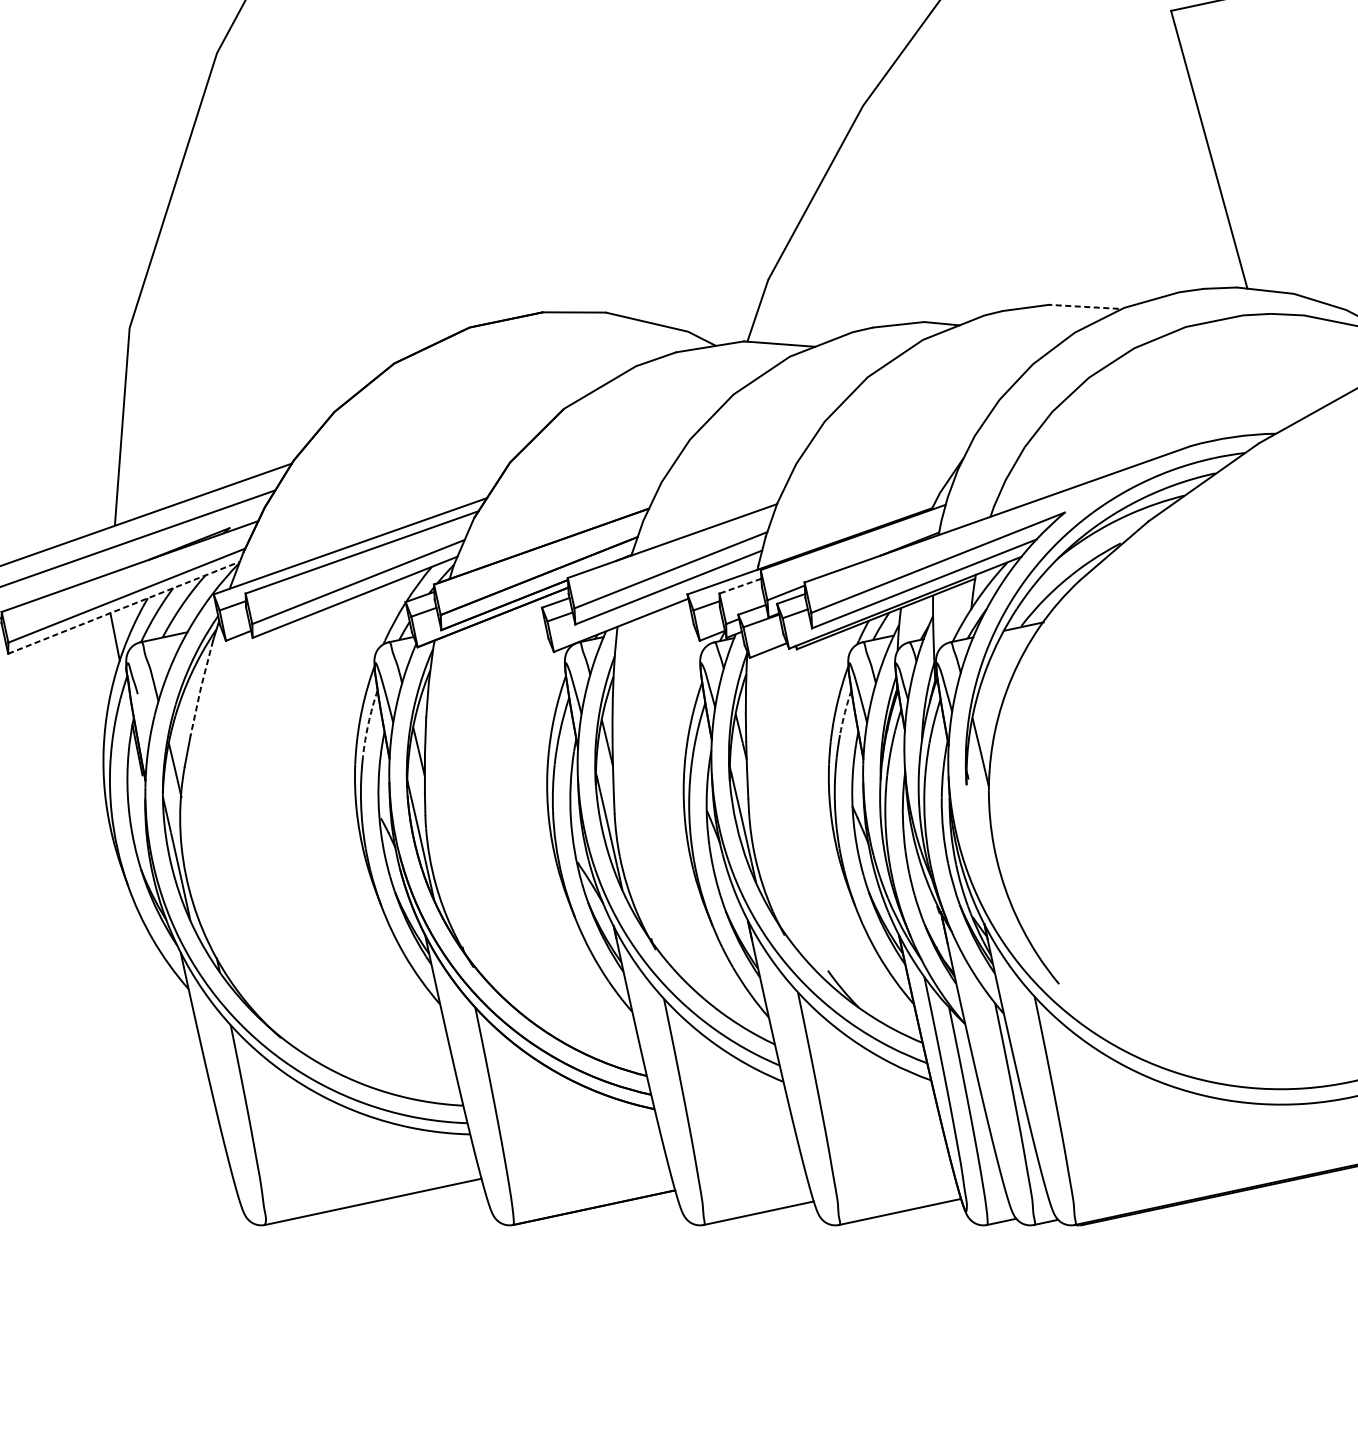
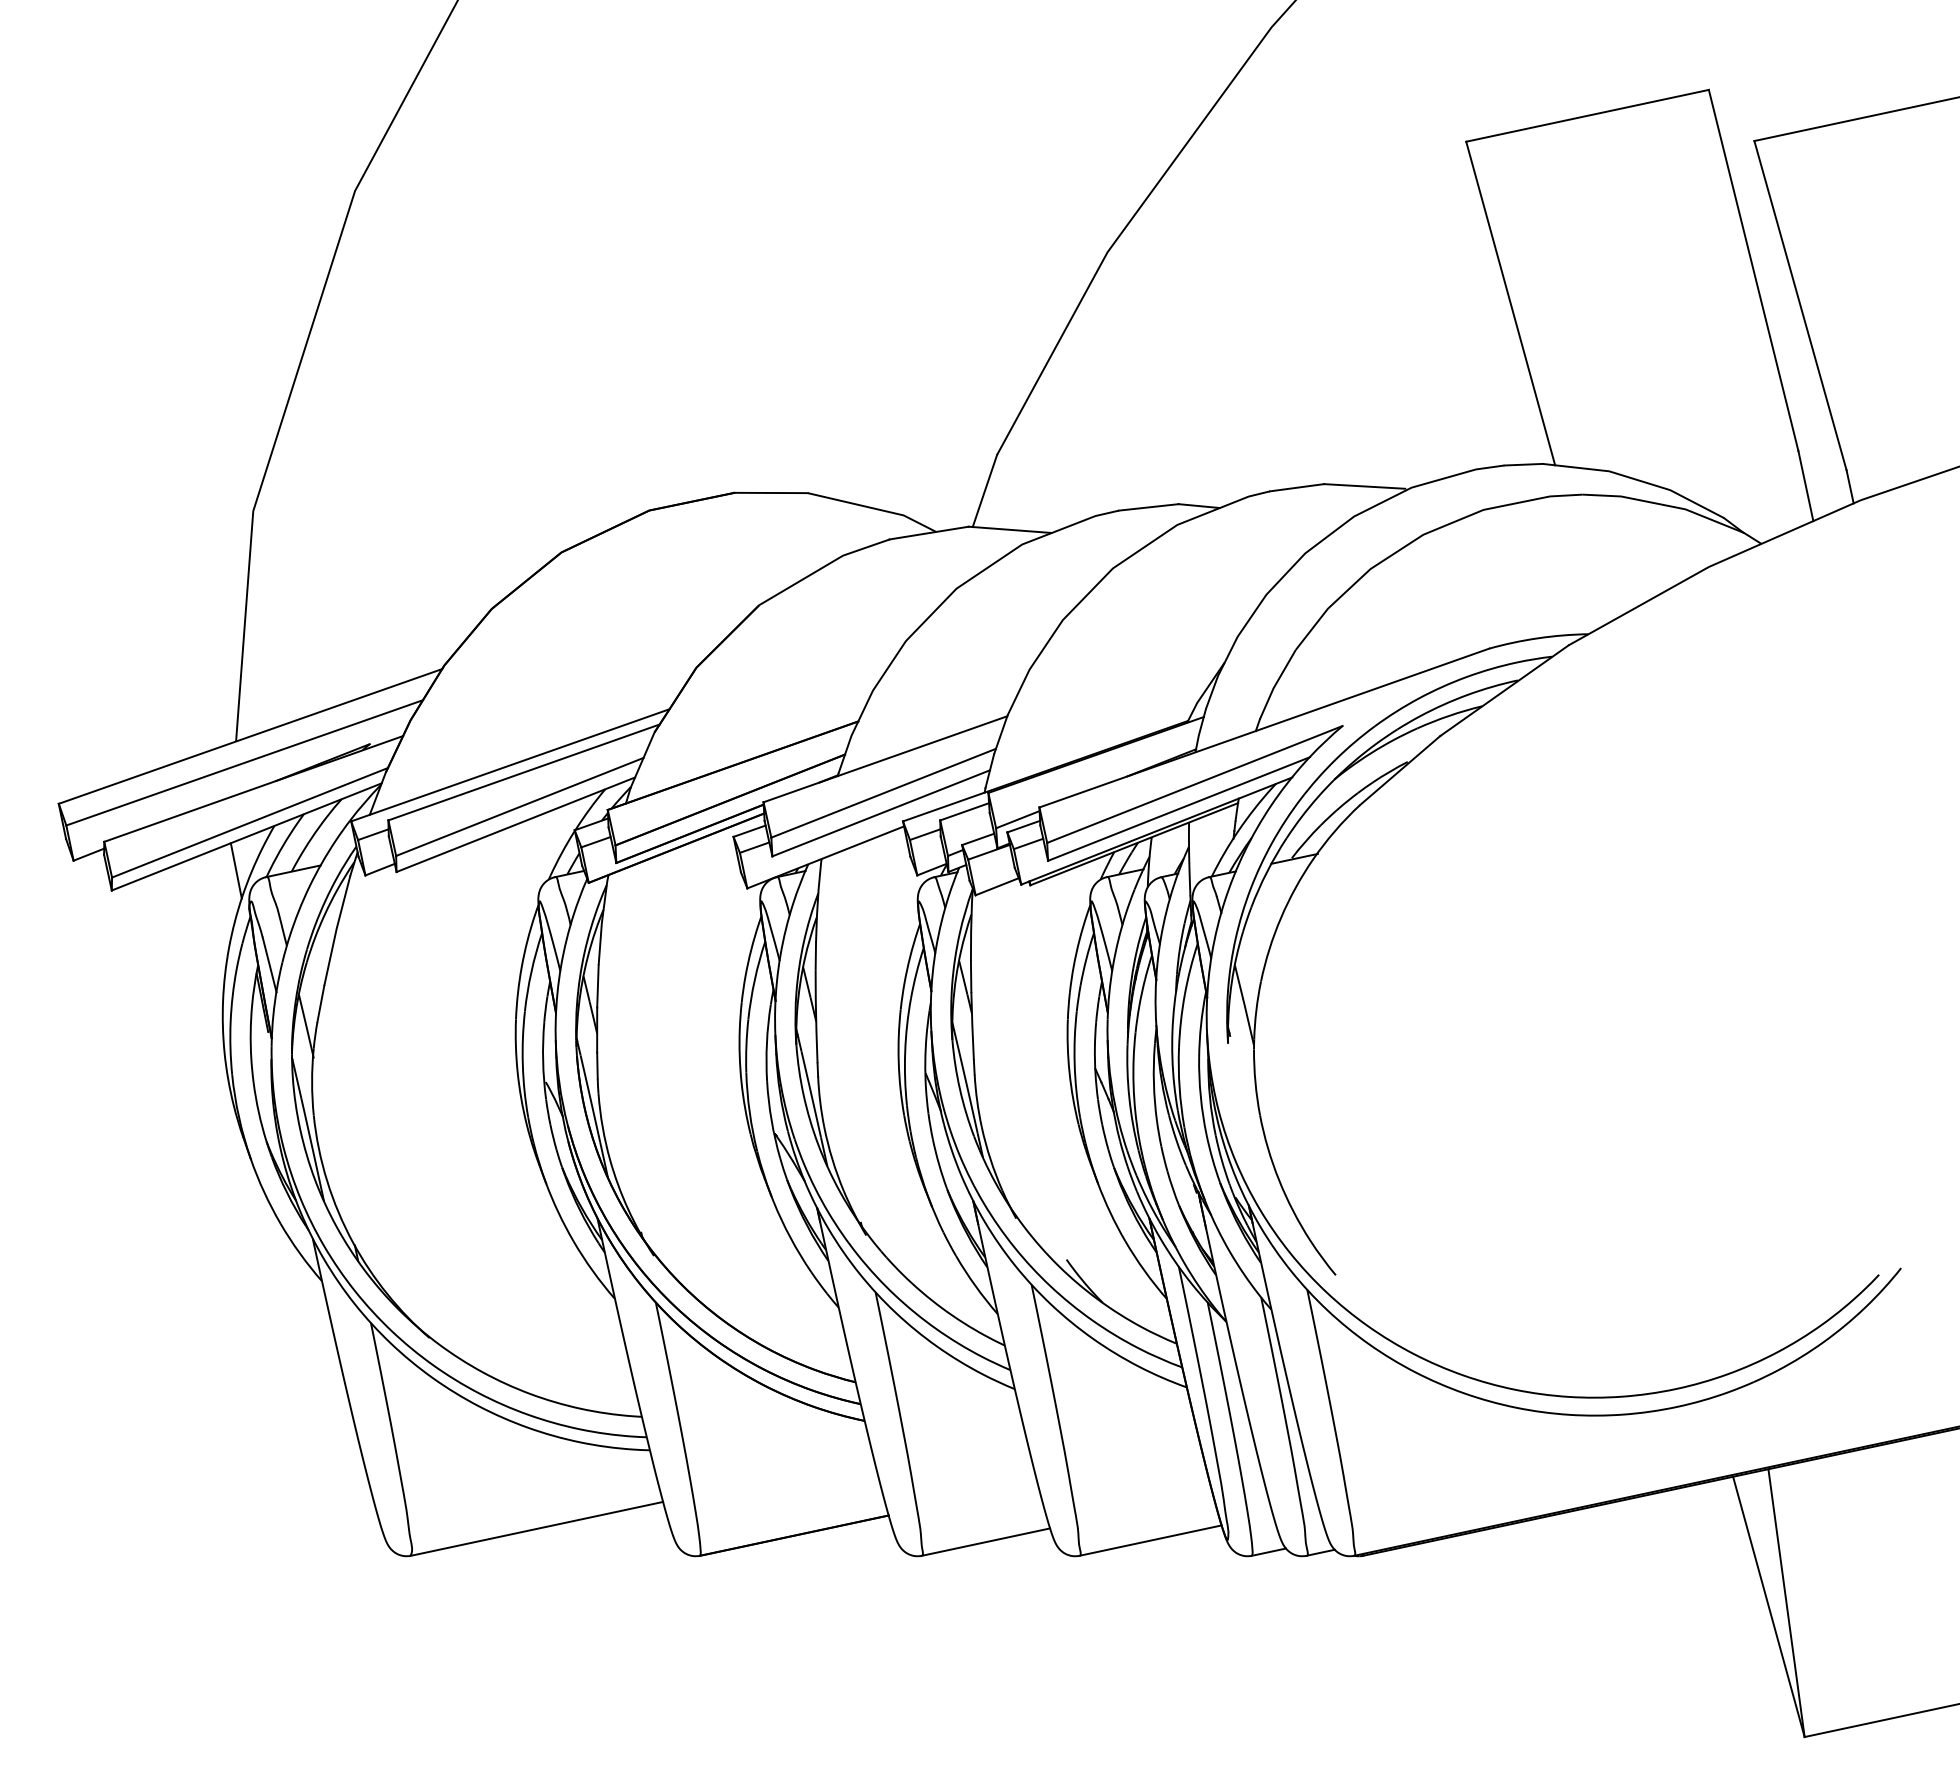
line: (1083, 306) -> (1364, 486), dashed -> solid
line: (740, 585) -> (964, 811), dashed -> solid
line: (124, 607) -> (247, 836), dashed -> solid
line: (201, 687) -> (336, 929), dashed -> solid
arc: (845, 713) -> (1086, 959), dashed -> solid
line: (143, 717) -> (269, 964), added
arc: (368, 724) -> (531, 972), dashed -> solid

